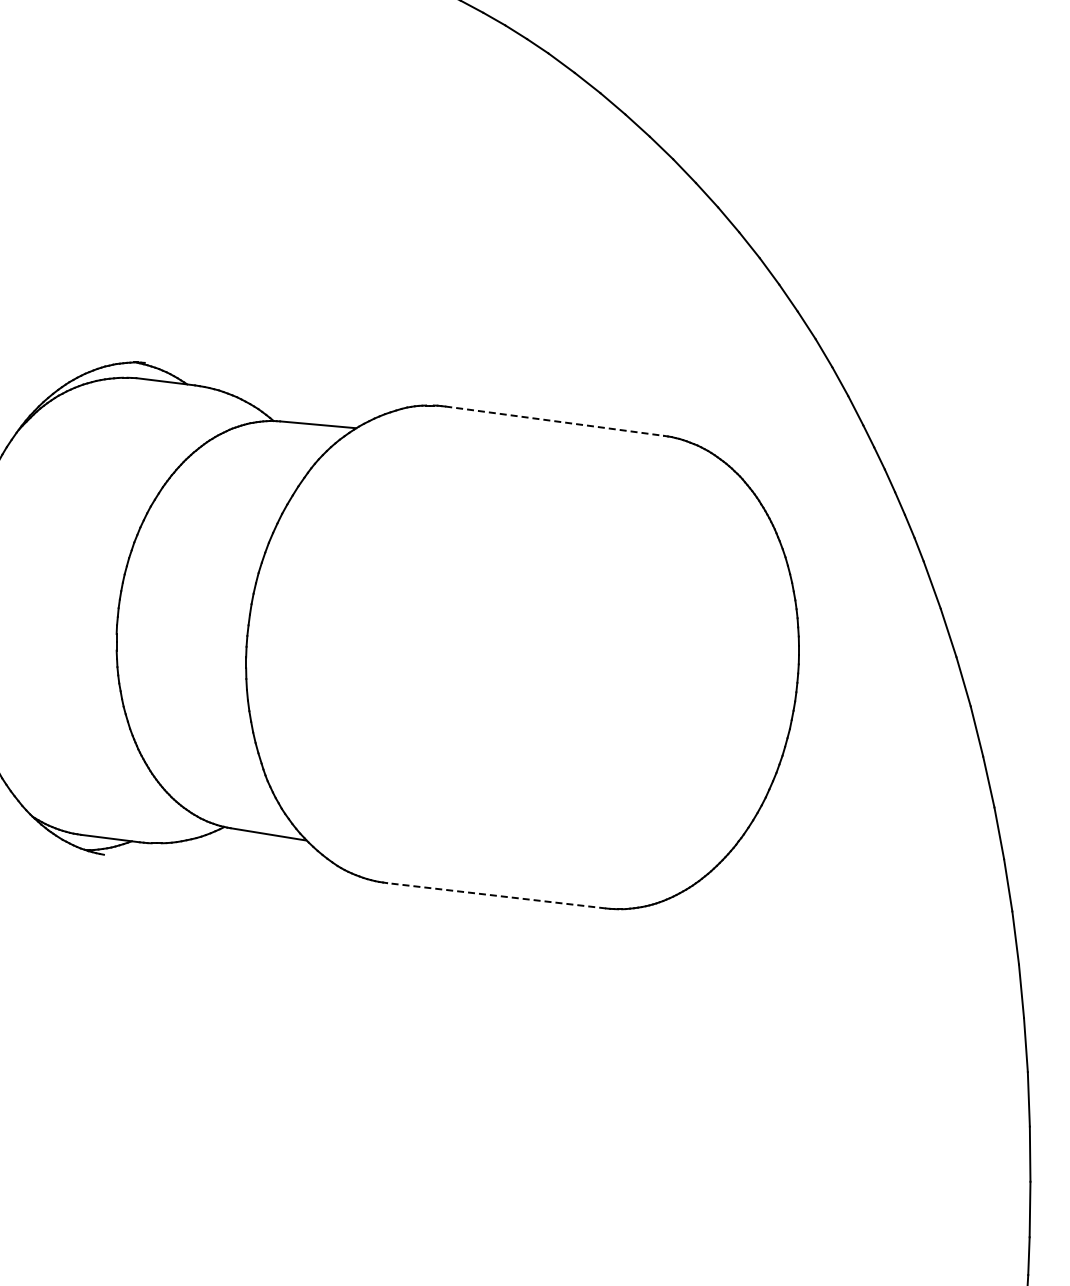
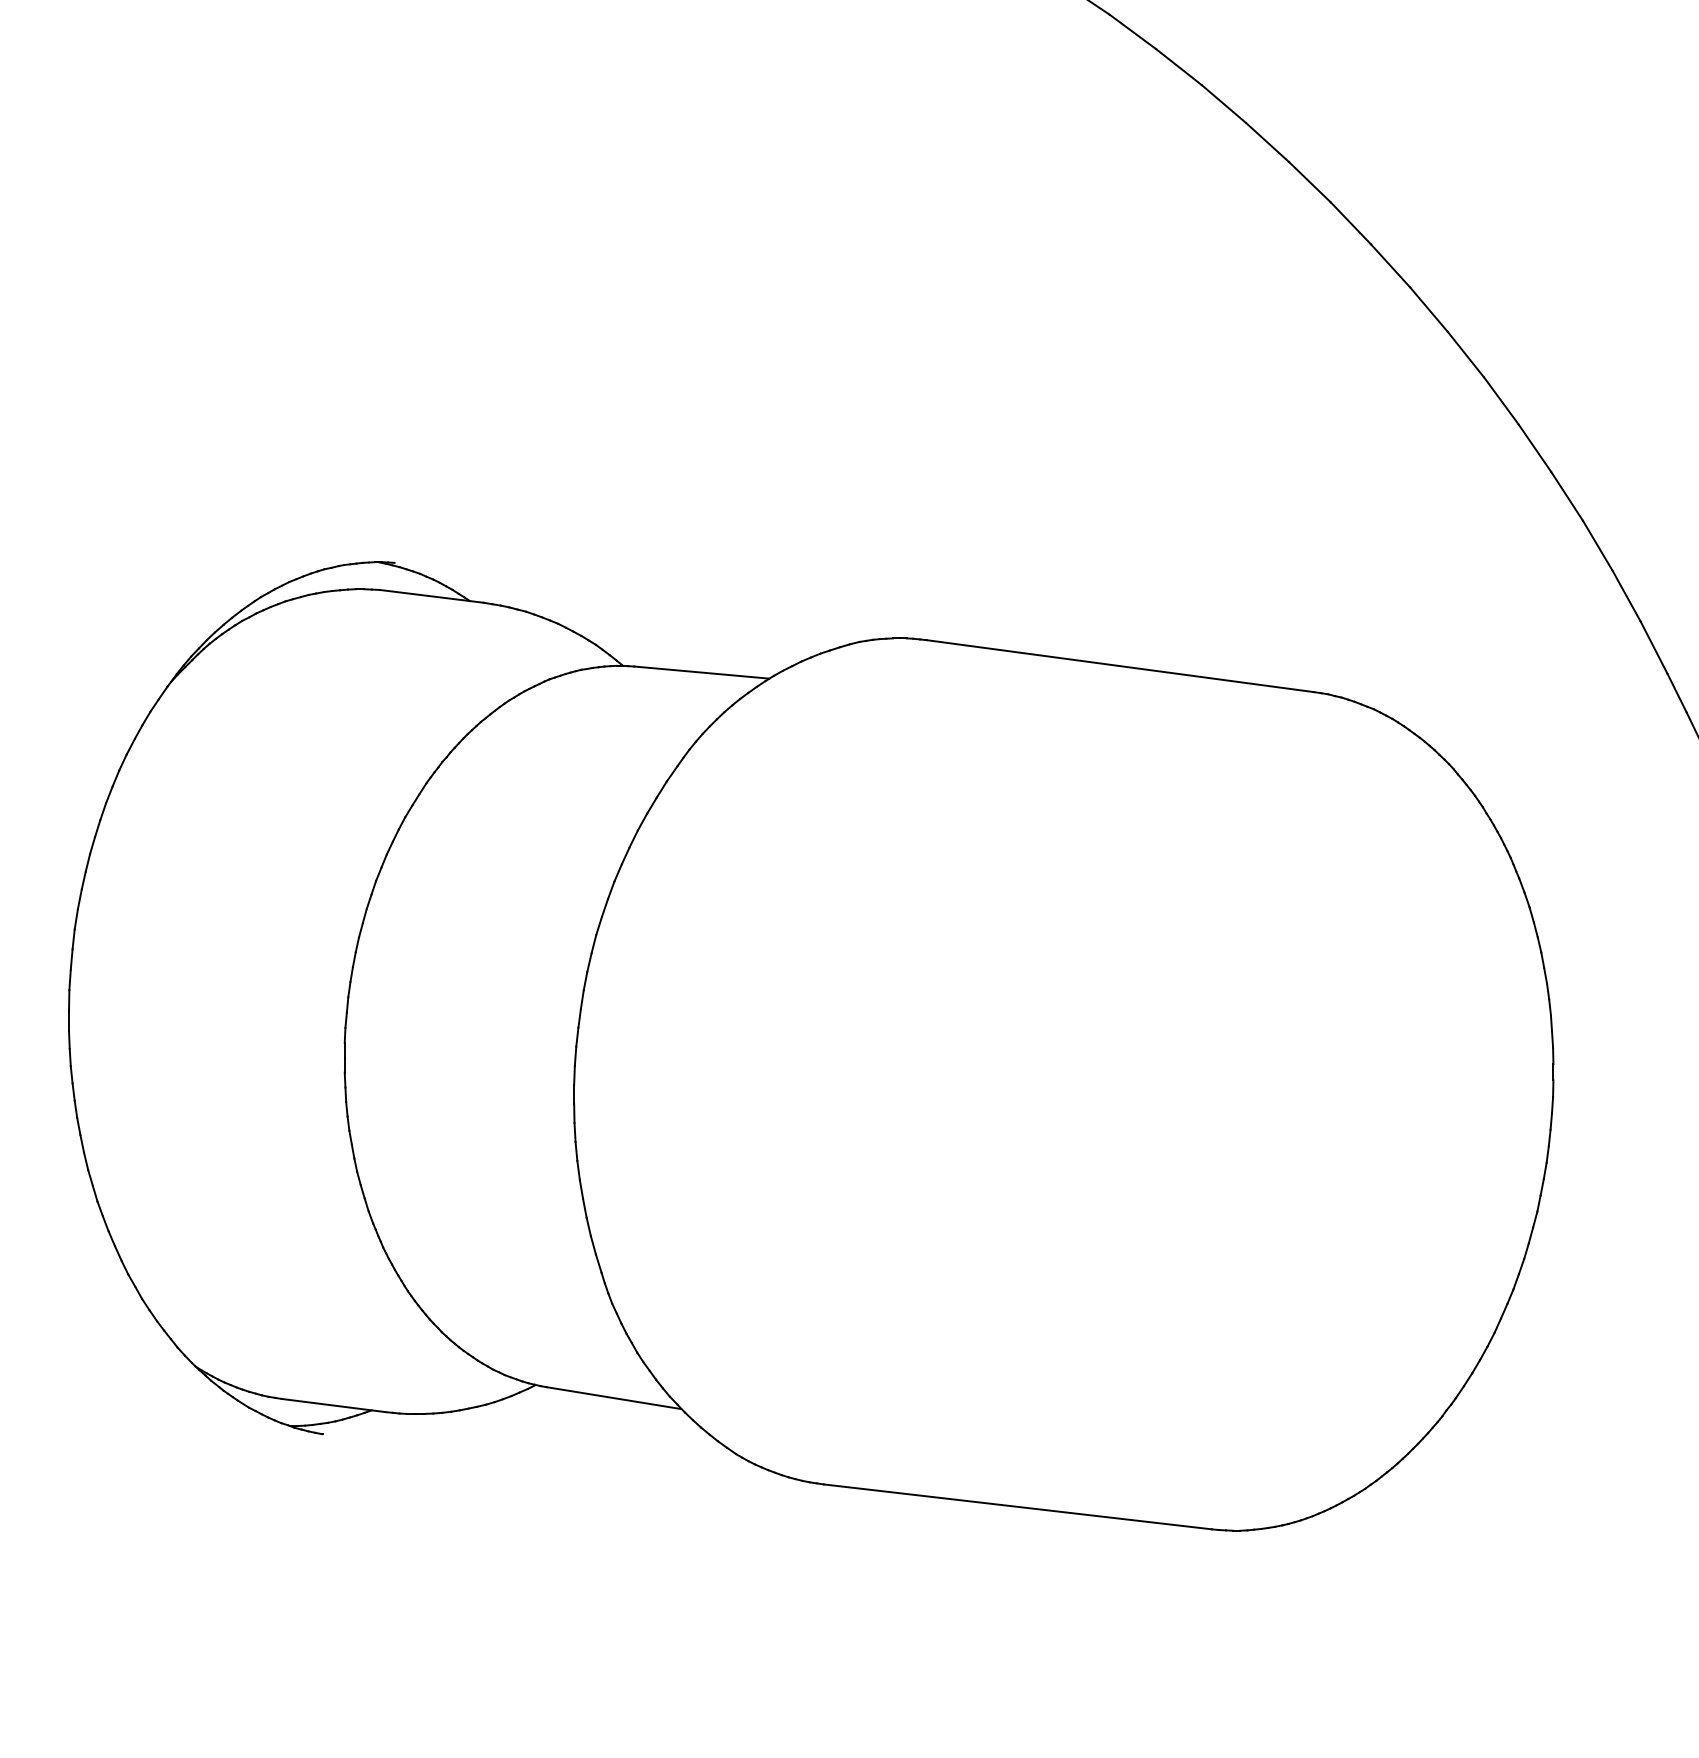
line: (555, 421) -> (1122, 666), dashed -> solid
line: (496, 895) -> (1017, 1506), dashed -> solid

